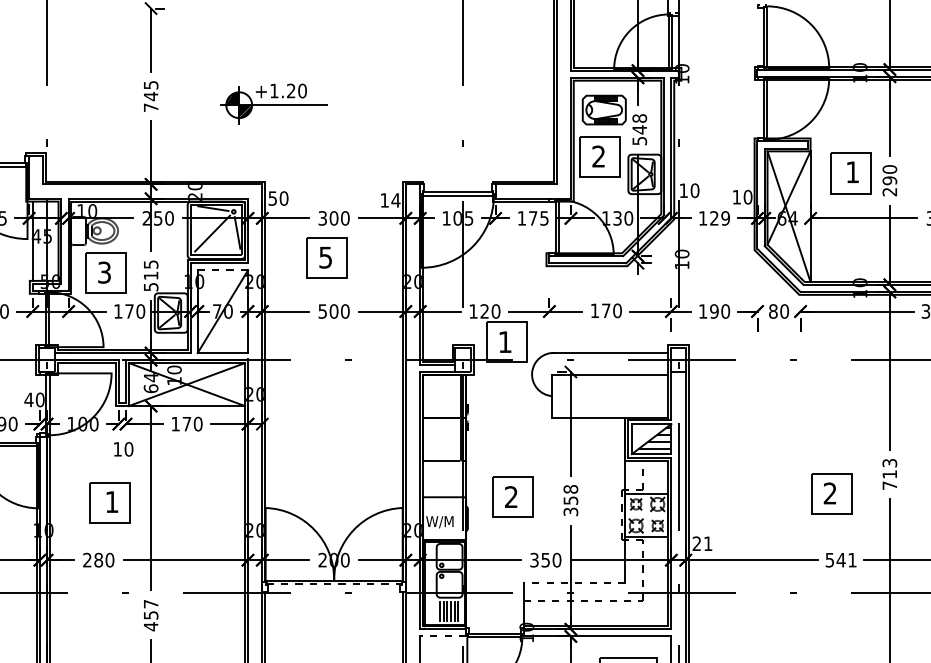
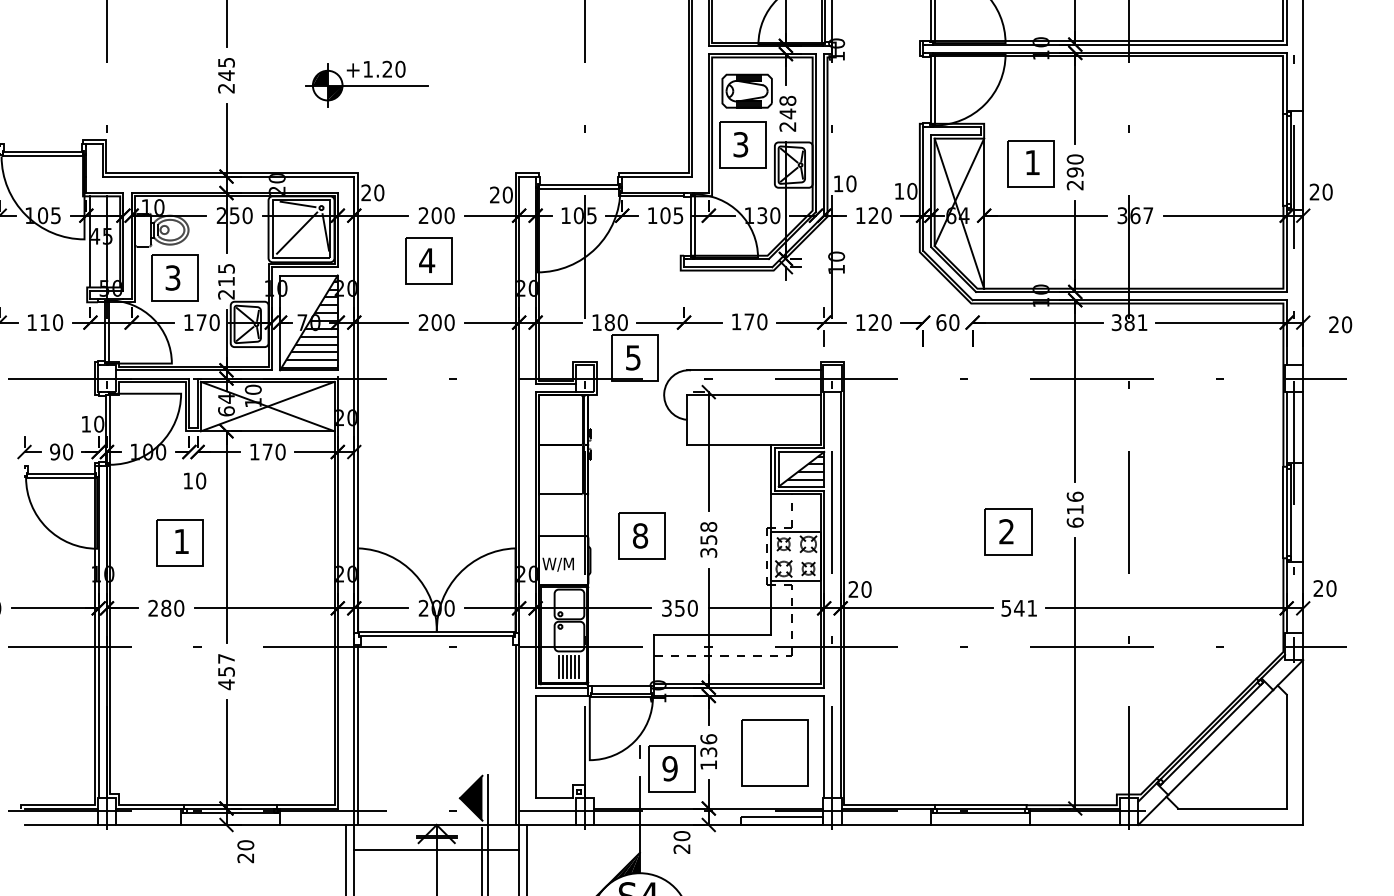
text: (151, 107) -> (226, 88), 745 -> 245
text: (639, 140) -> (787, 126), 548 -> 248
text: (598, 156) -> (740, 144), 2 -> 3
text: (272, 198) -> (365, 192), 50 -> 20
text: (390, 199) -> (501, 194), 14 -> 20
text: (322, 218) -> (423, 215), 300 -> 200
text: (533, 218) -> (665, 215), 175 -> 105
text: (725, 218) -> (886, 215), 129 -> 120
text: (326, 257) -> (427, 260), 5 -> 4
line: (222, 270) -> (308, 275), dashed -> solid
text: (151, 287) -> (226, 294), 515 -> 215
text: (322, 311) -> (423, 322), 500 -> 200
text: (484, 311) -> (609, 322), 120 -> 180
text: (714, 311) -> (873, 322), 190 -> 120
text: (773, 311) -> (941, 322), 80 -> 60
hatch: (223, 313) -> (309, 324), added
text: (505, 341) -> (633, 357), 1 -> 5
text: (28, 400) -> (85, 424), 40 -> 10
text: (889, 474) -> (1074, 509), 713 -> 616
text: (511, 496) -> (640, 535), 2 -> 8
text: (708, 543) -> (866, 589), 21 -> 20
line: (574, 582) -> (712, 634), dashed -> solid
line: (333, 584) -> (436, 636), dashed -> solid
line: (494, 628) -> (620, 686), added
line: (442, 636) -> (561, 695), dashed -> solid

